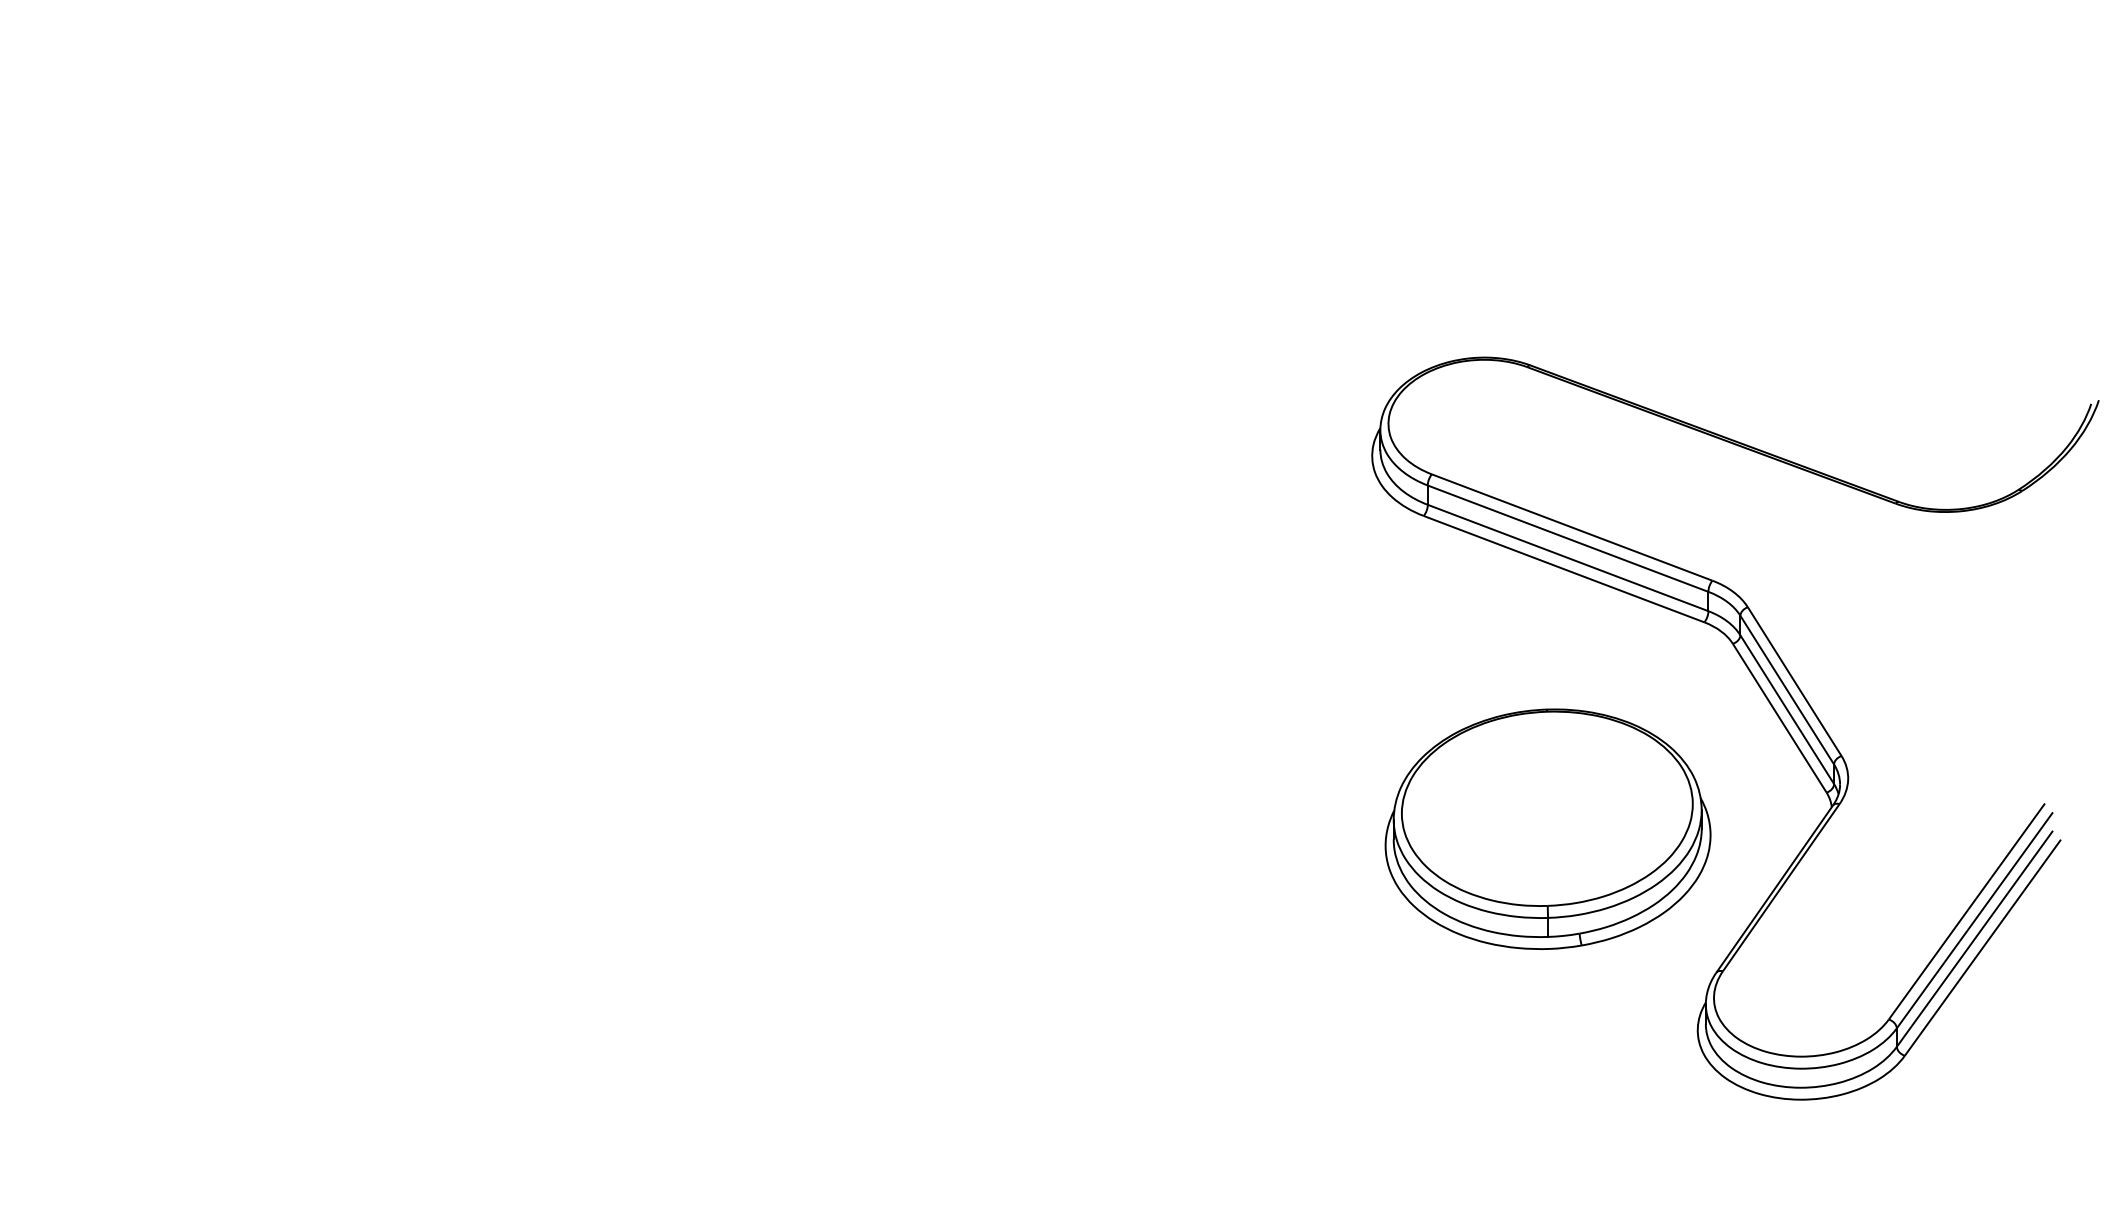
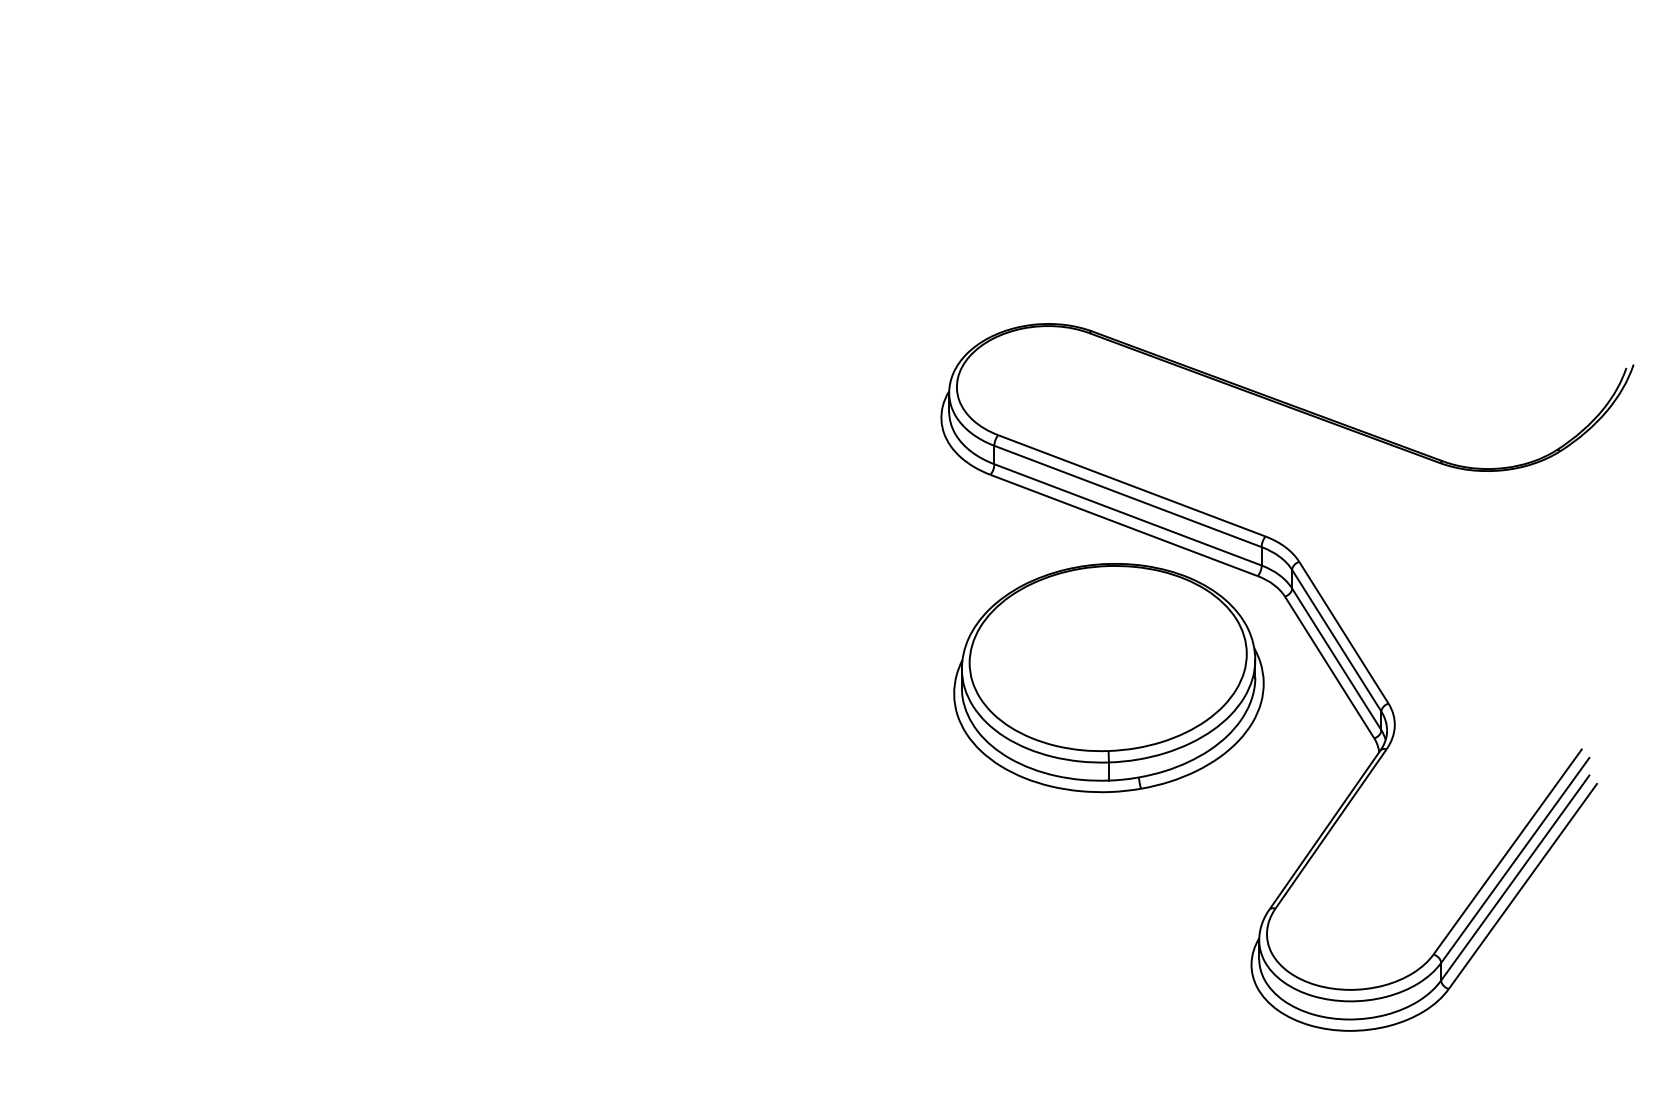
part: (1547, 828) -> (1108, 677), moved

